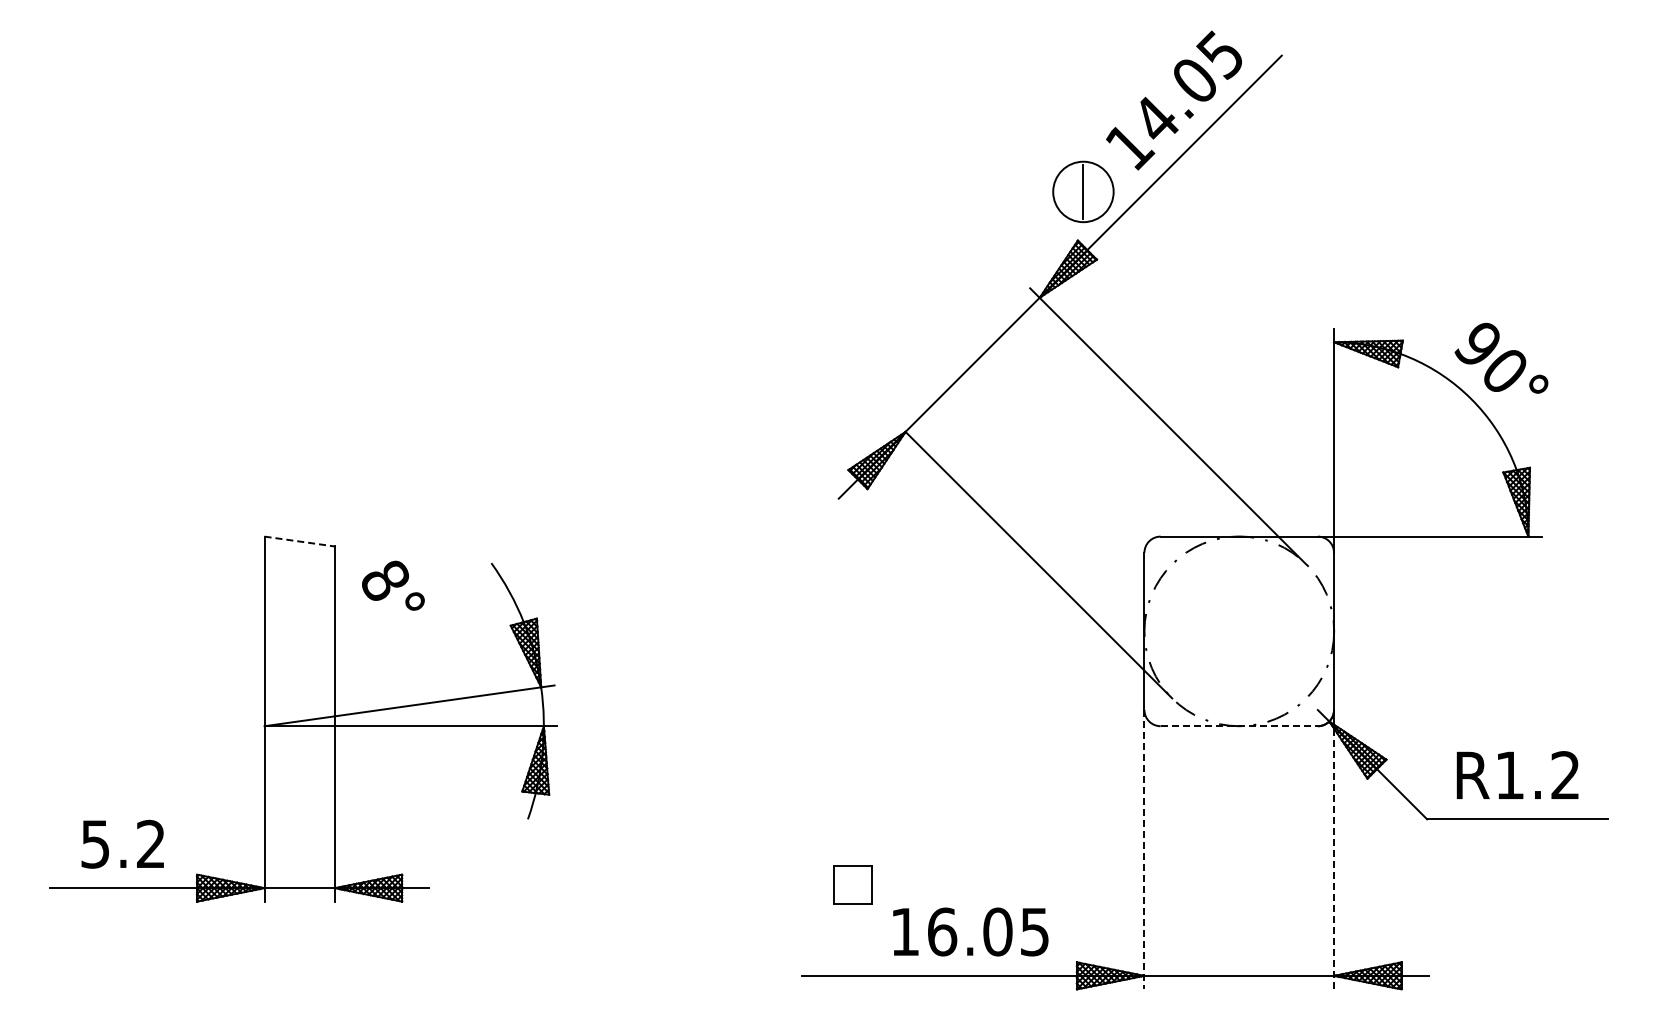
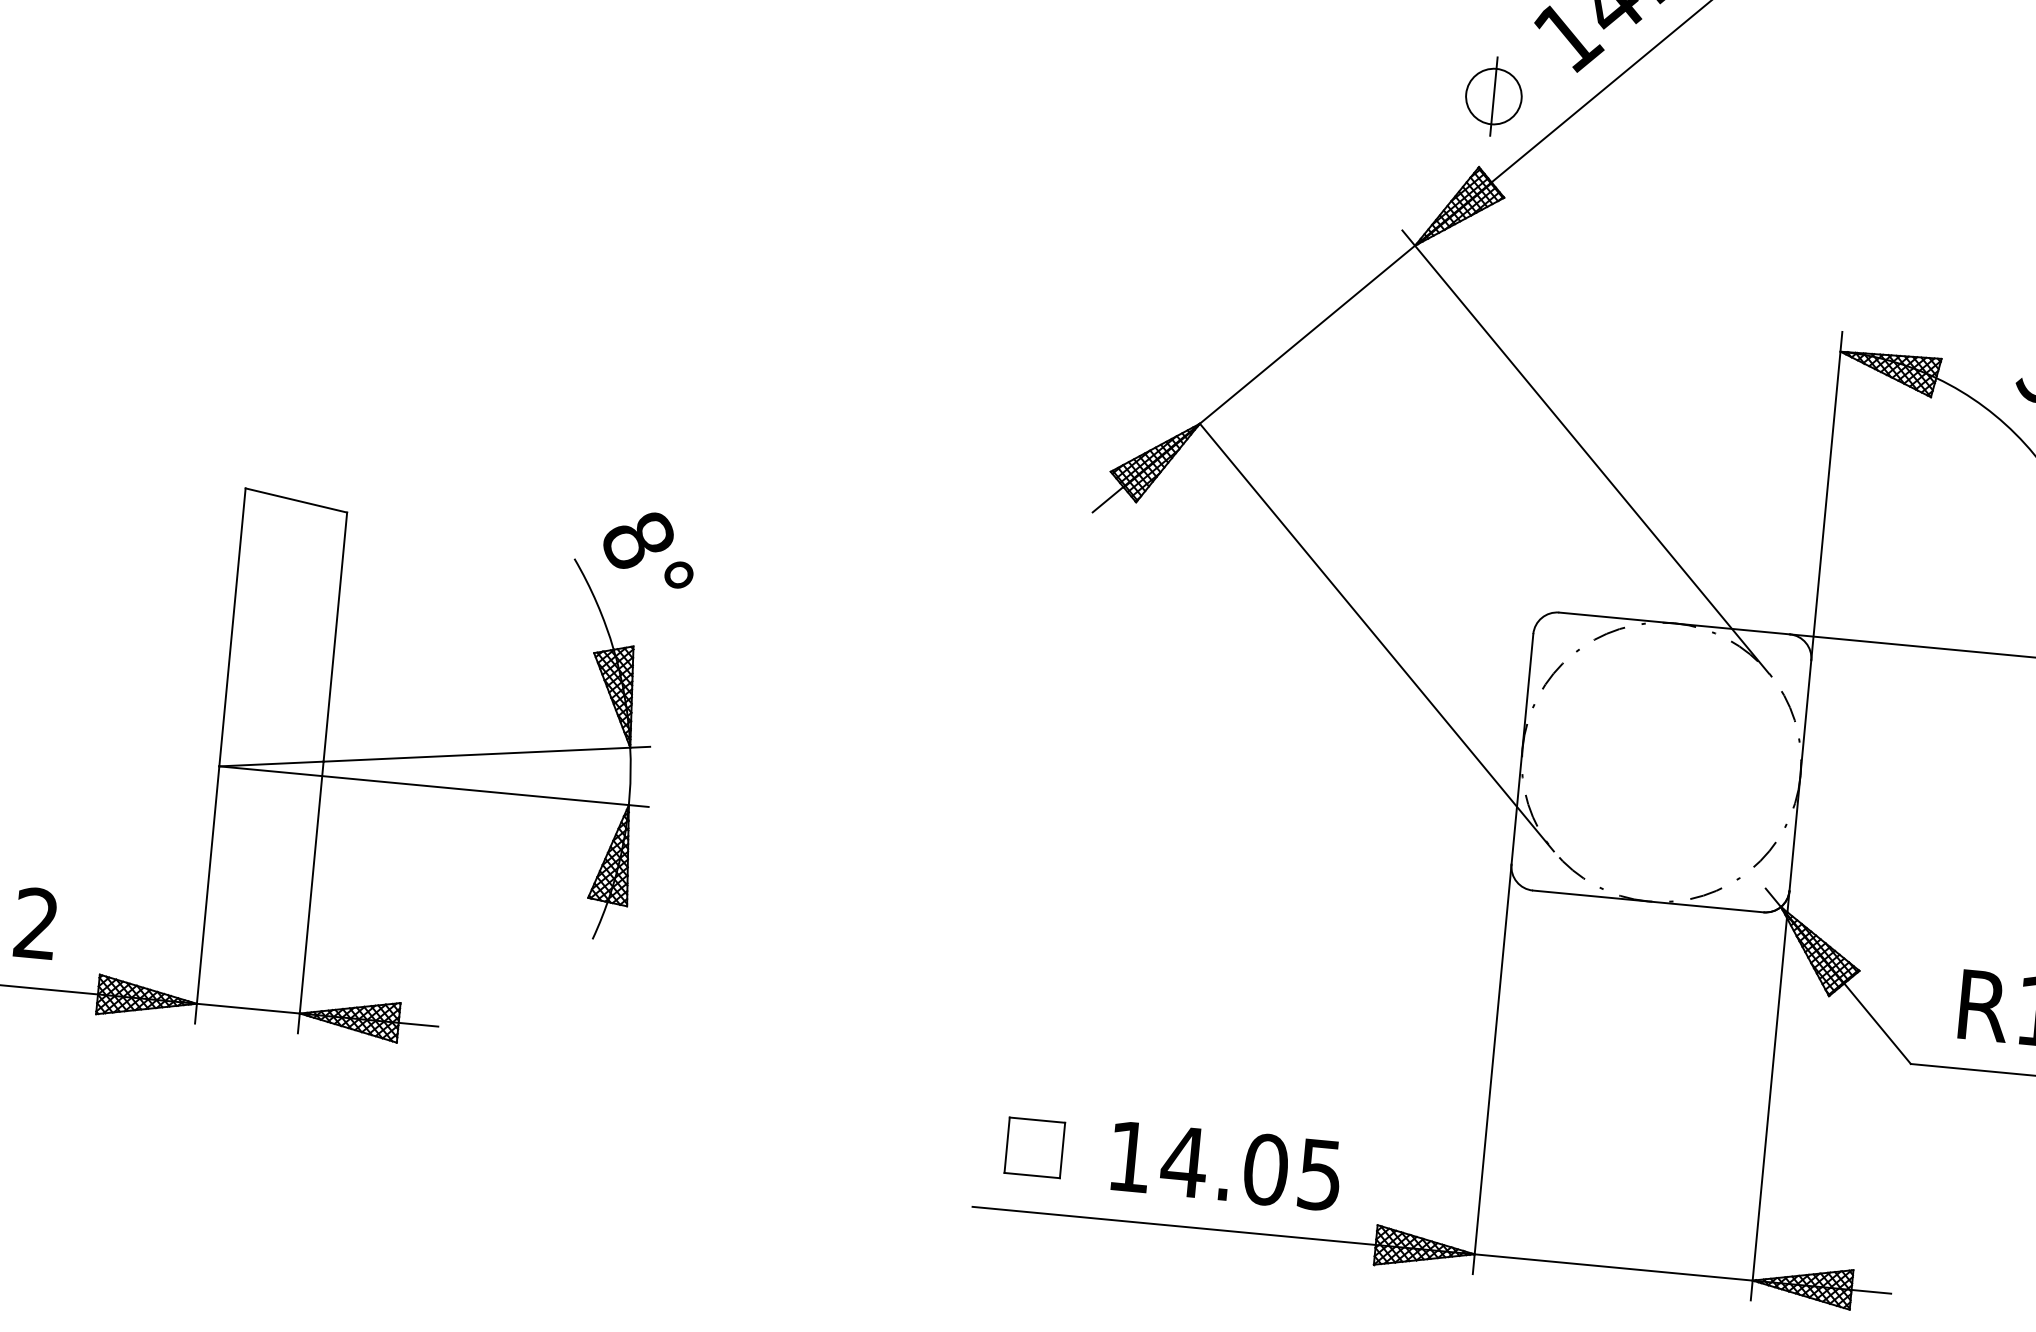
circle: (1083, 191) -> (1494, 95), size x0.62
line: (300, 541) -> (297, 500), dashed -> solid
text: (393, 585) -> (649, 548), moved
line: (1239, 726) -> (1648, 901), dashed -> solid
line: (1144, 849) -> (1492, 1069), dashed -> solid
line: (1334, 858) -> (1769, 1108), dashed -> solid
part: (852, 884) -> (1033, 1147), moved
text: (941, 931) -> (1183, 1161), 16.05 -> 14.05

